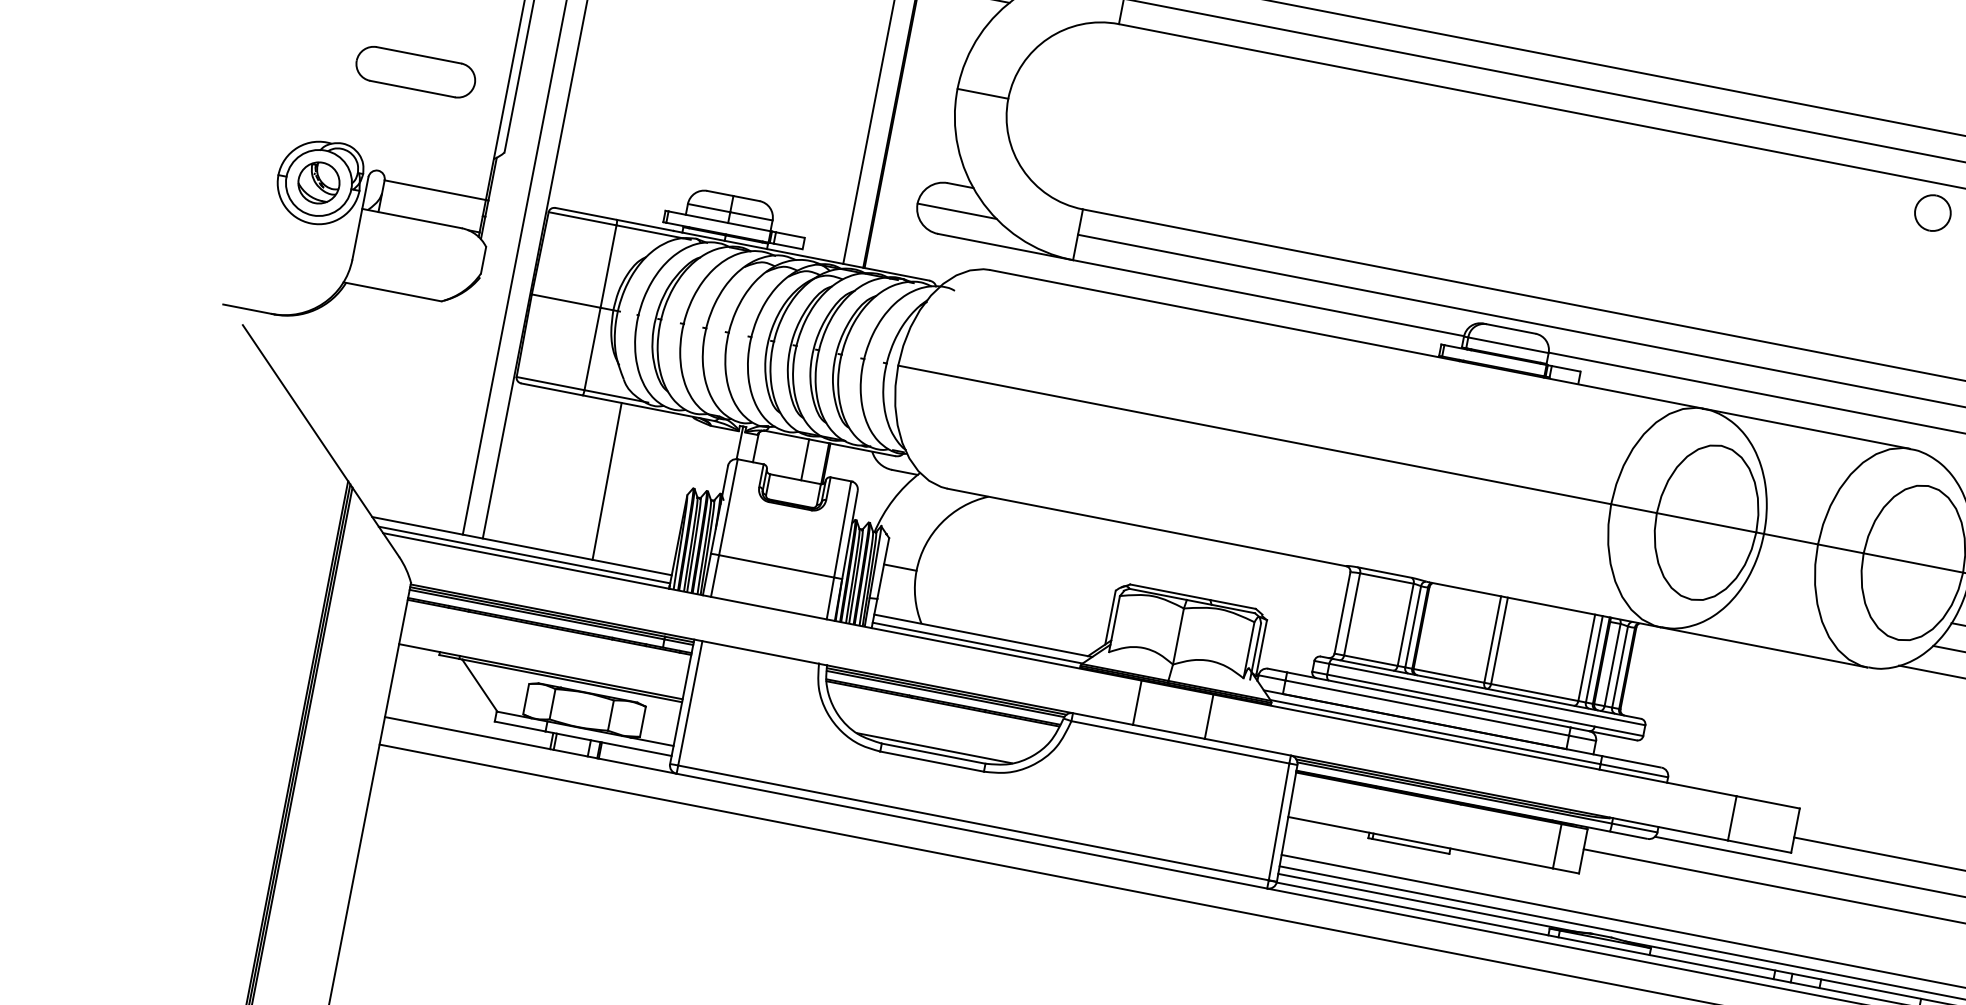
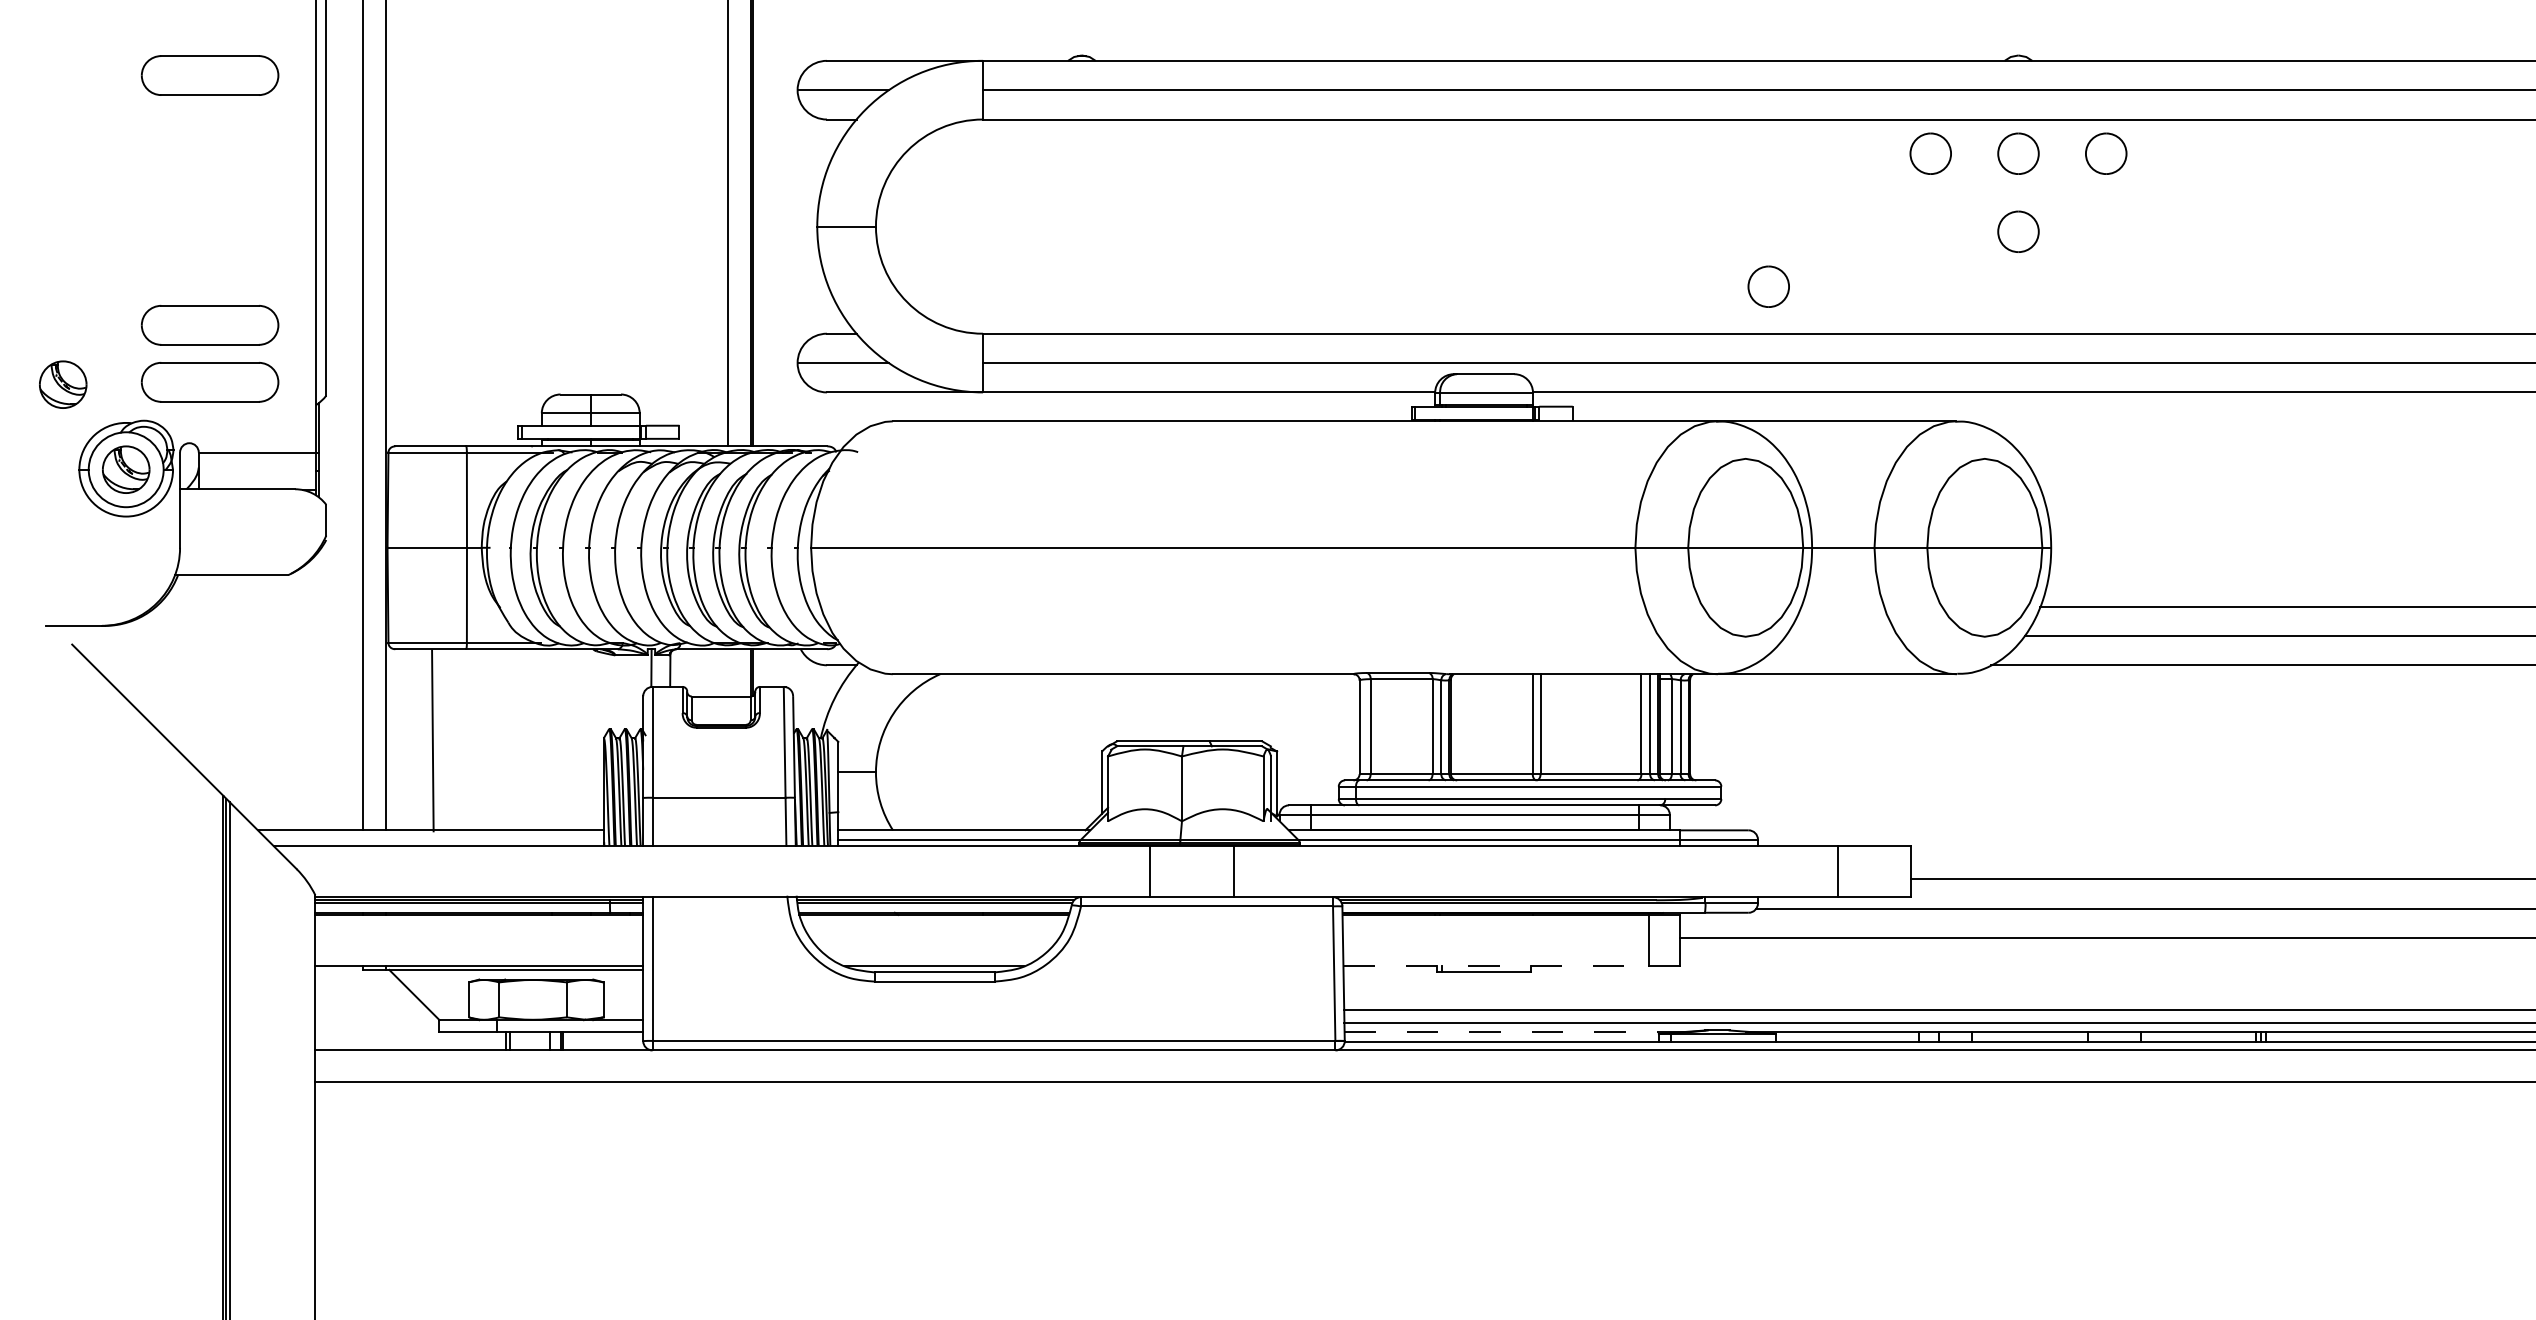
part: (279, 98) -> (63, 384), added
part: (405, 121) -> (209, 382), added
part: (1770, 300) -> (1768, 286), added
line: (804, 459) -> (727, 672), removed
line: (606, 481) -> (432, 740), moved
line: (524, 554) -> (435, 839), removed
line: (1420, 843) -> (1496, 966), solid -> dashed
line: (1427, 902) -> (1516, 1031), solid -> dashed

